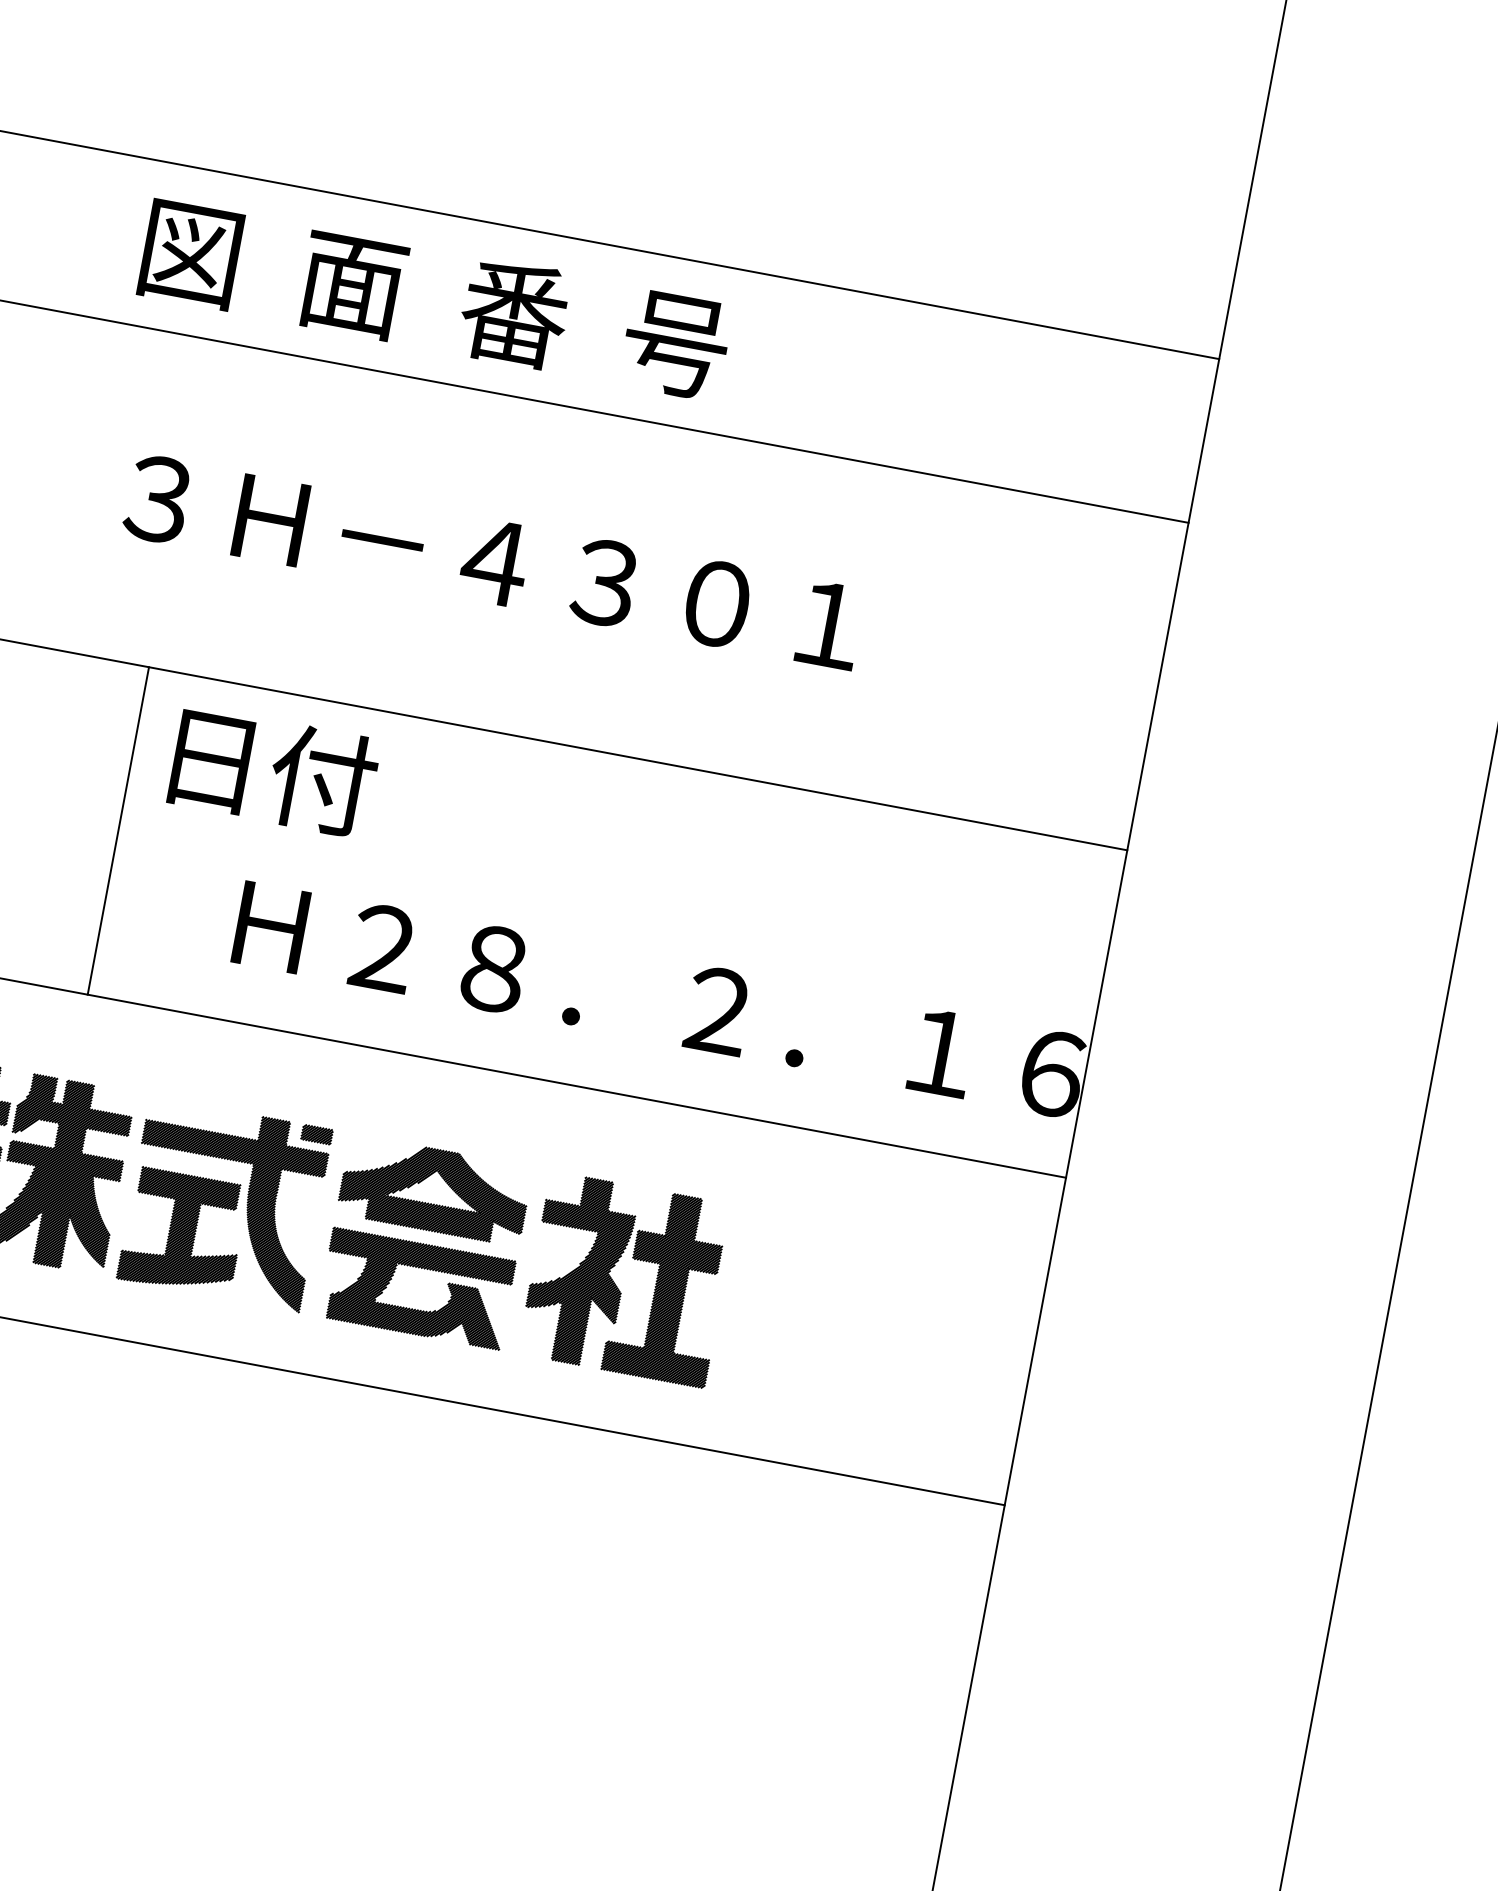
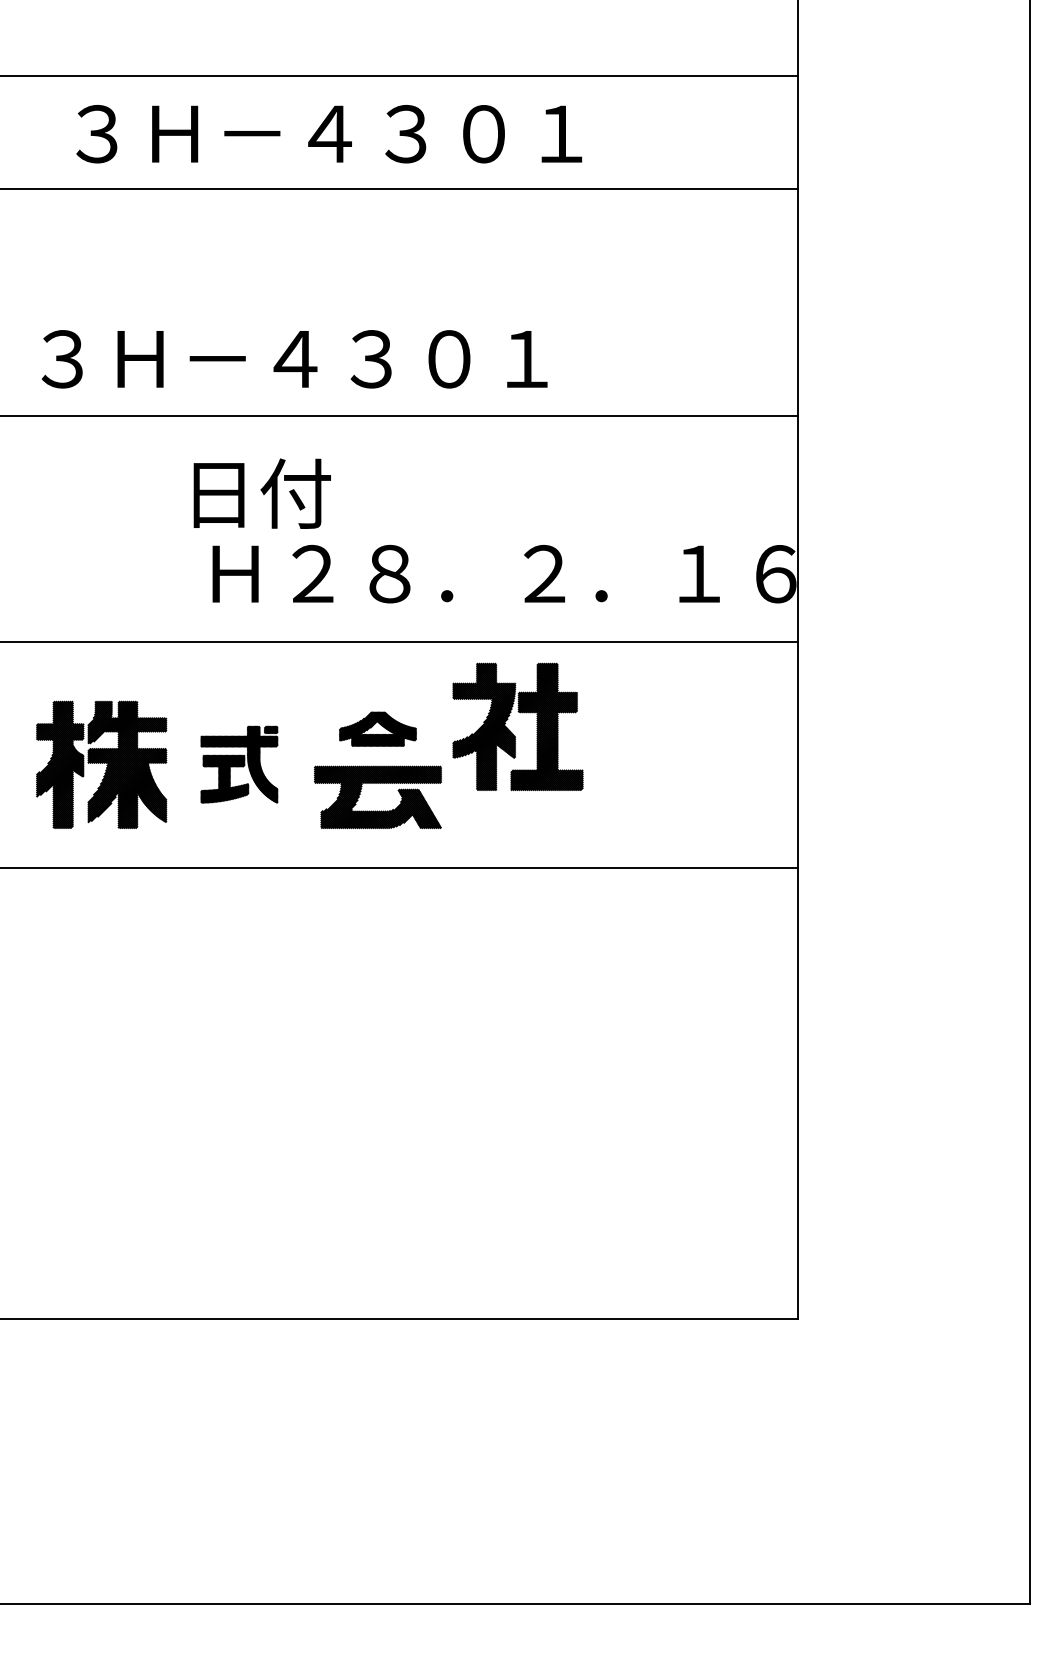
text: (518, 314) -> (324, 133), 図  面  番  号 -> ３Ｈ－４３０１
text: (493, 562) -> (294, 359), moved
text: (273, 771) -> (261, 493), moved
line: (118, 830) -> (121, 528), removed
part: (434, 1188) -> (377, 728), size x0.6
part: (225, 1203) -> (239, 764), size x0.6
part: (617, 1284) -> (511, 731), moved

